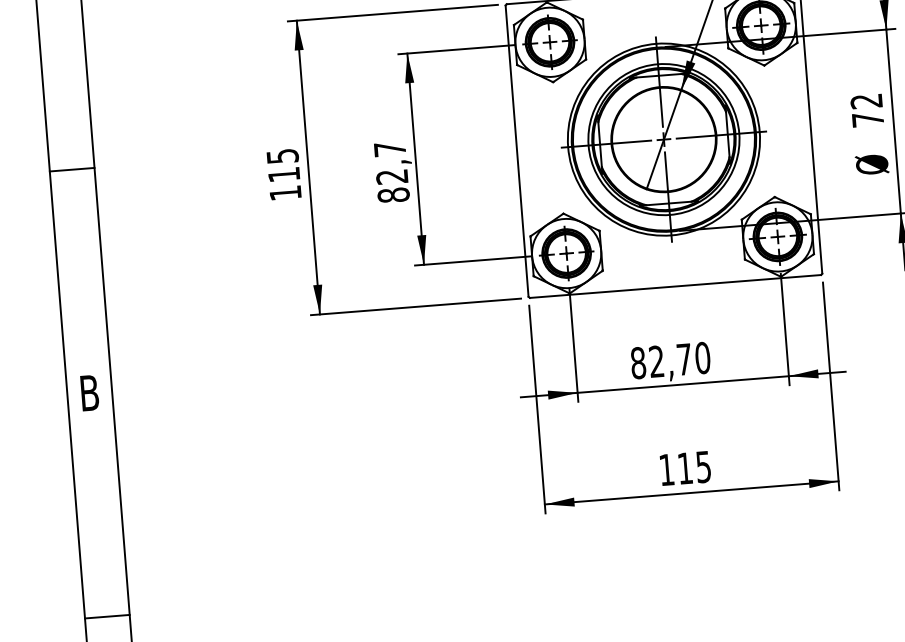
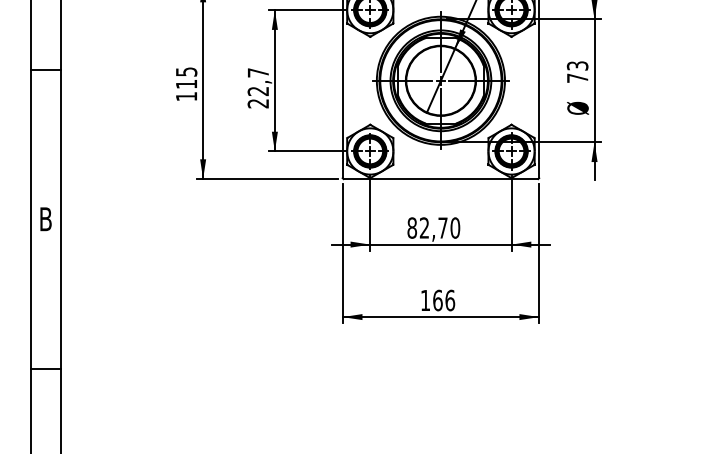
text: (866, 100) -> (577, 65), 72 -> 73
text: (393, 194) -> (258, 103), 82,7 -> 22,7
text: (695, 467) -> (444, 300), 115 -> 166

